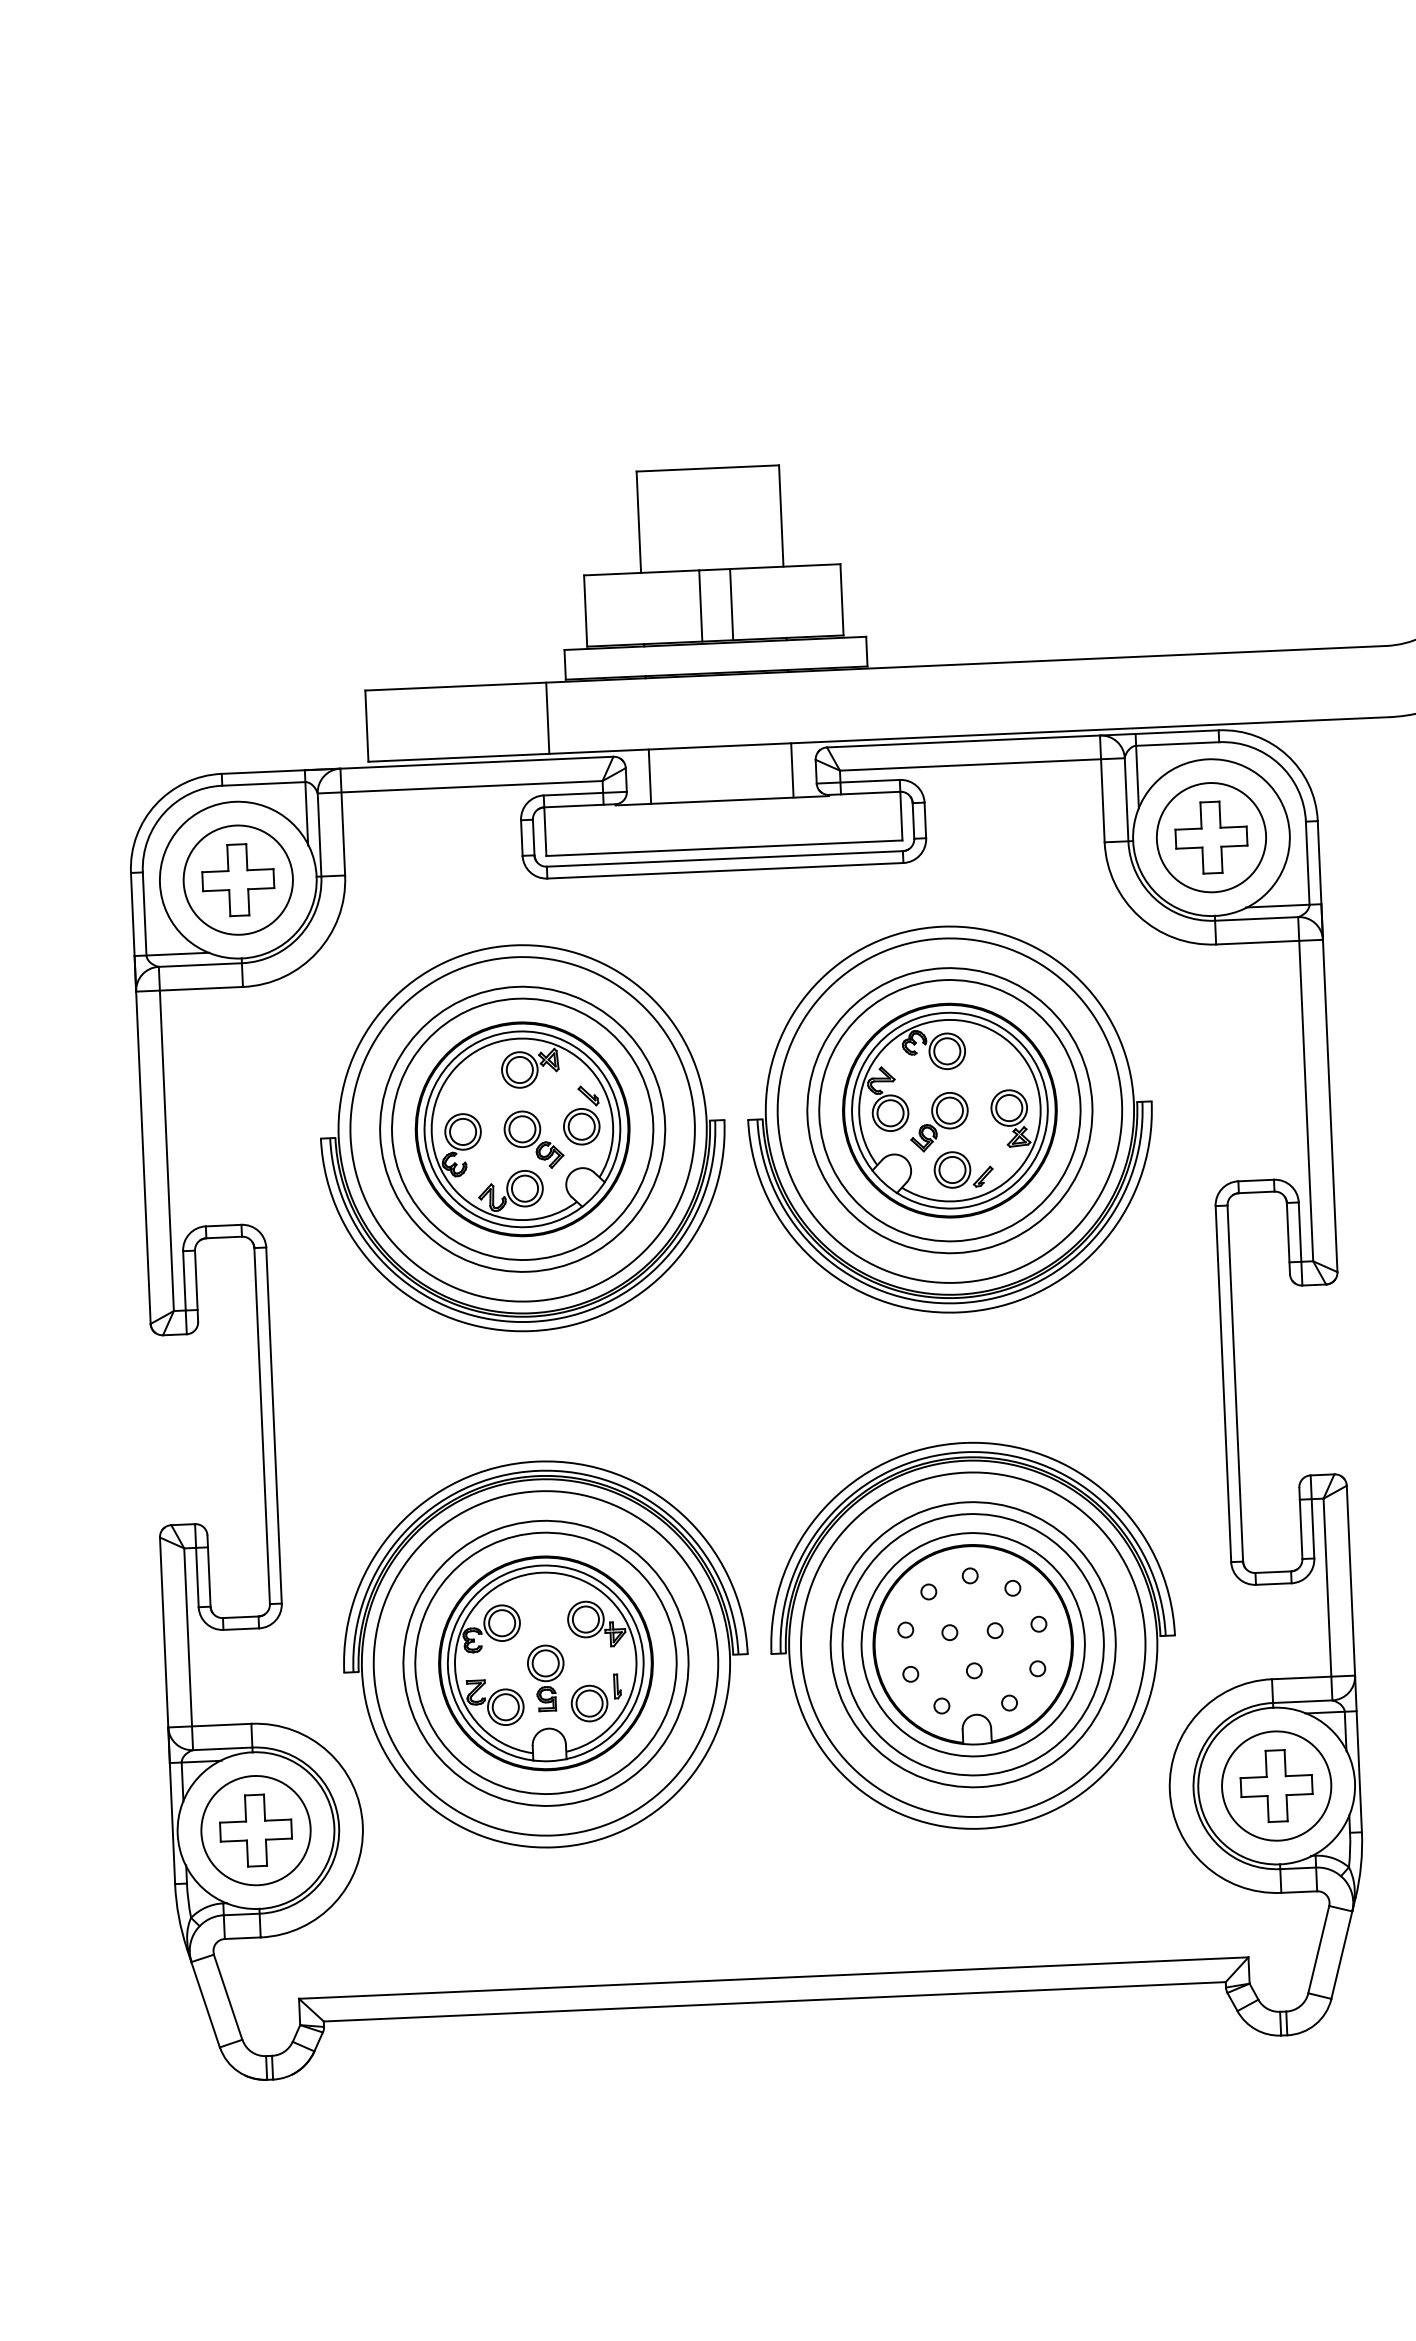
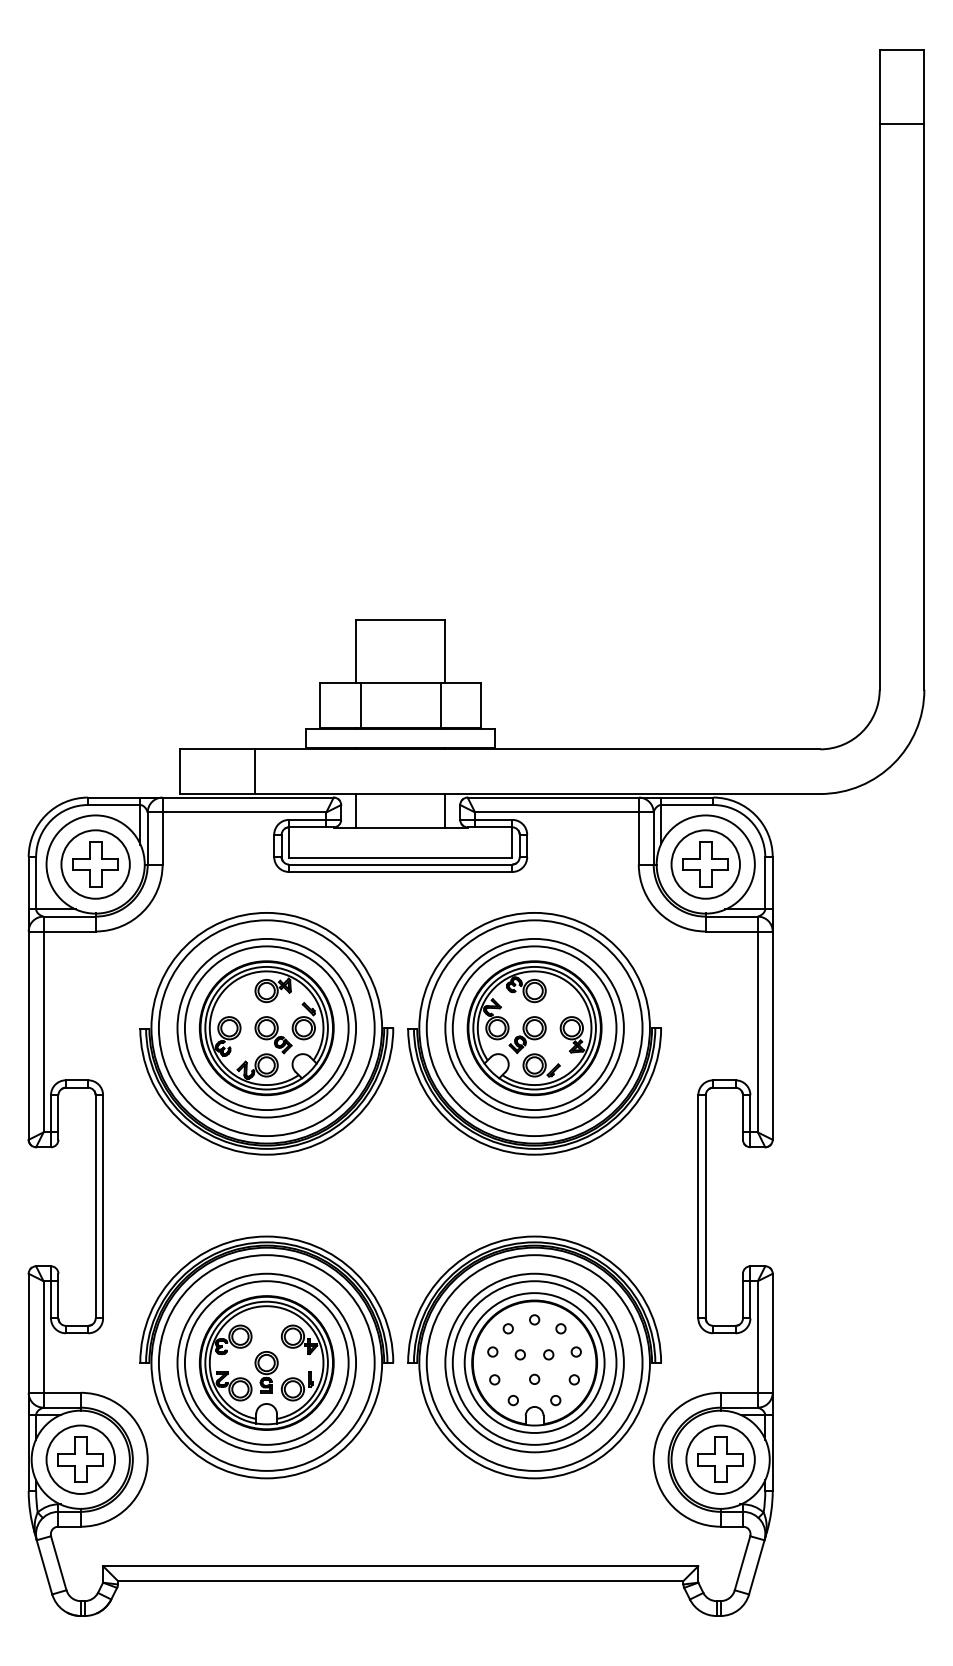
line: (731, 604) -> (440, 705), moved
line: (700, 605) -> (360, 705), moved
line: (547, 717) -> (254, 771), moved

